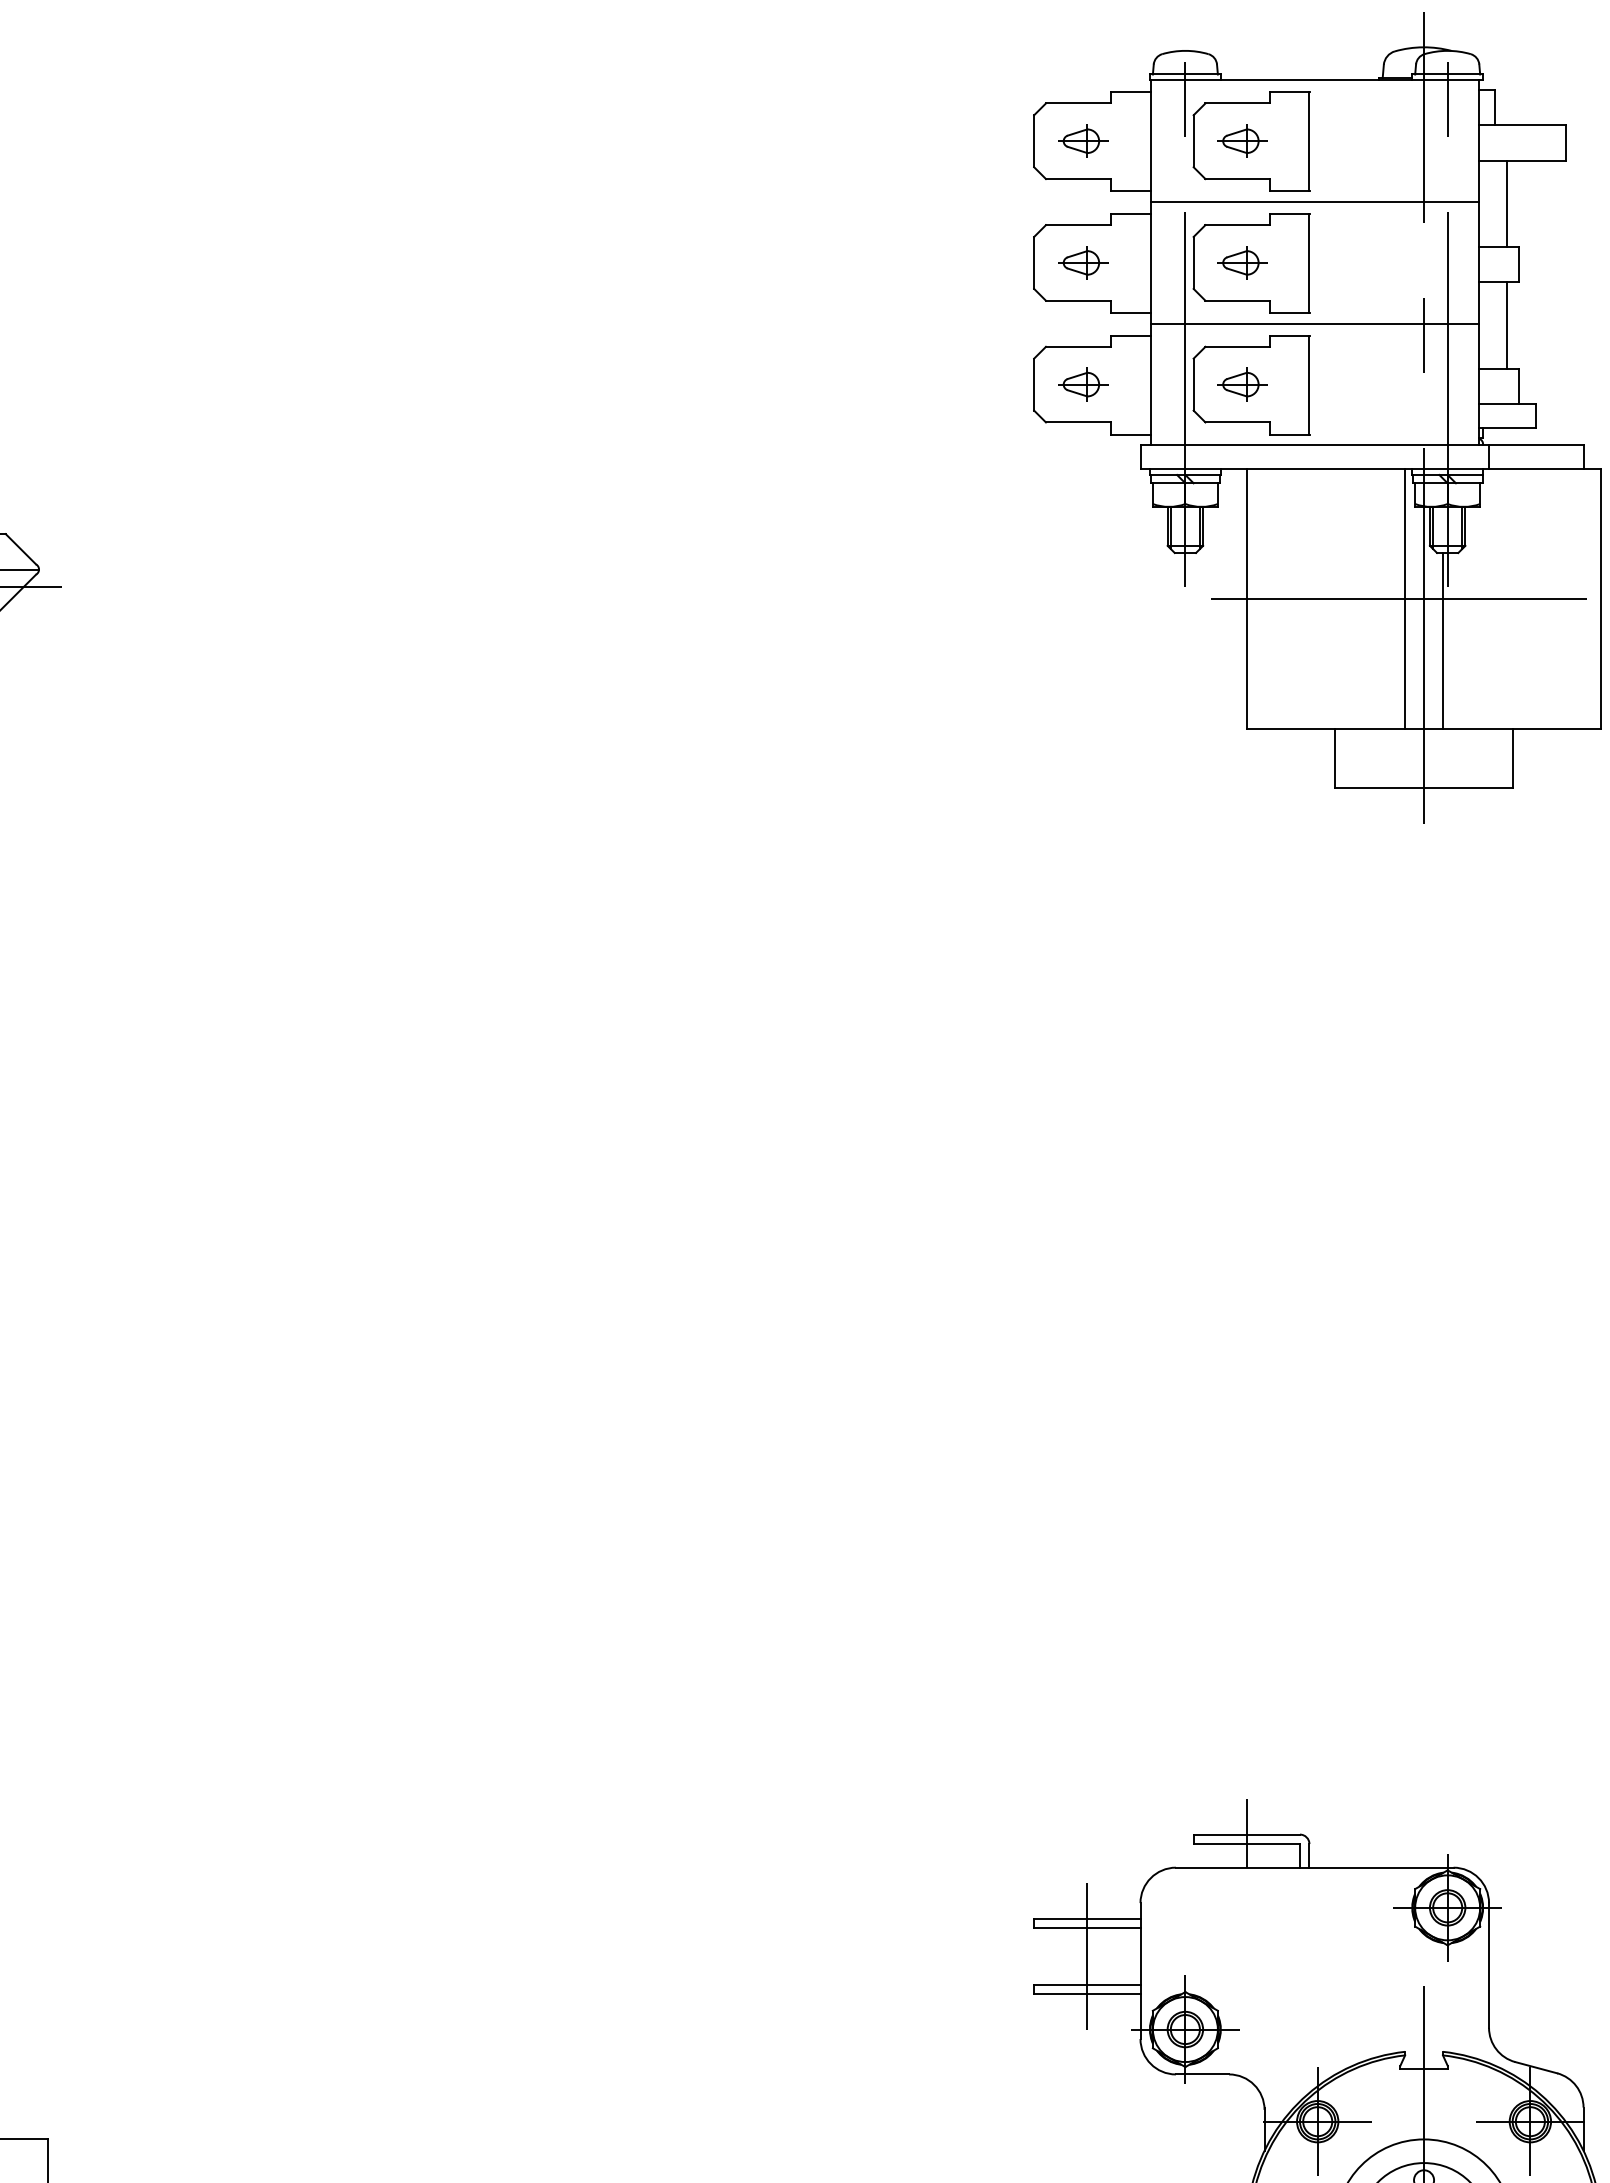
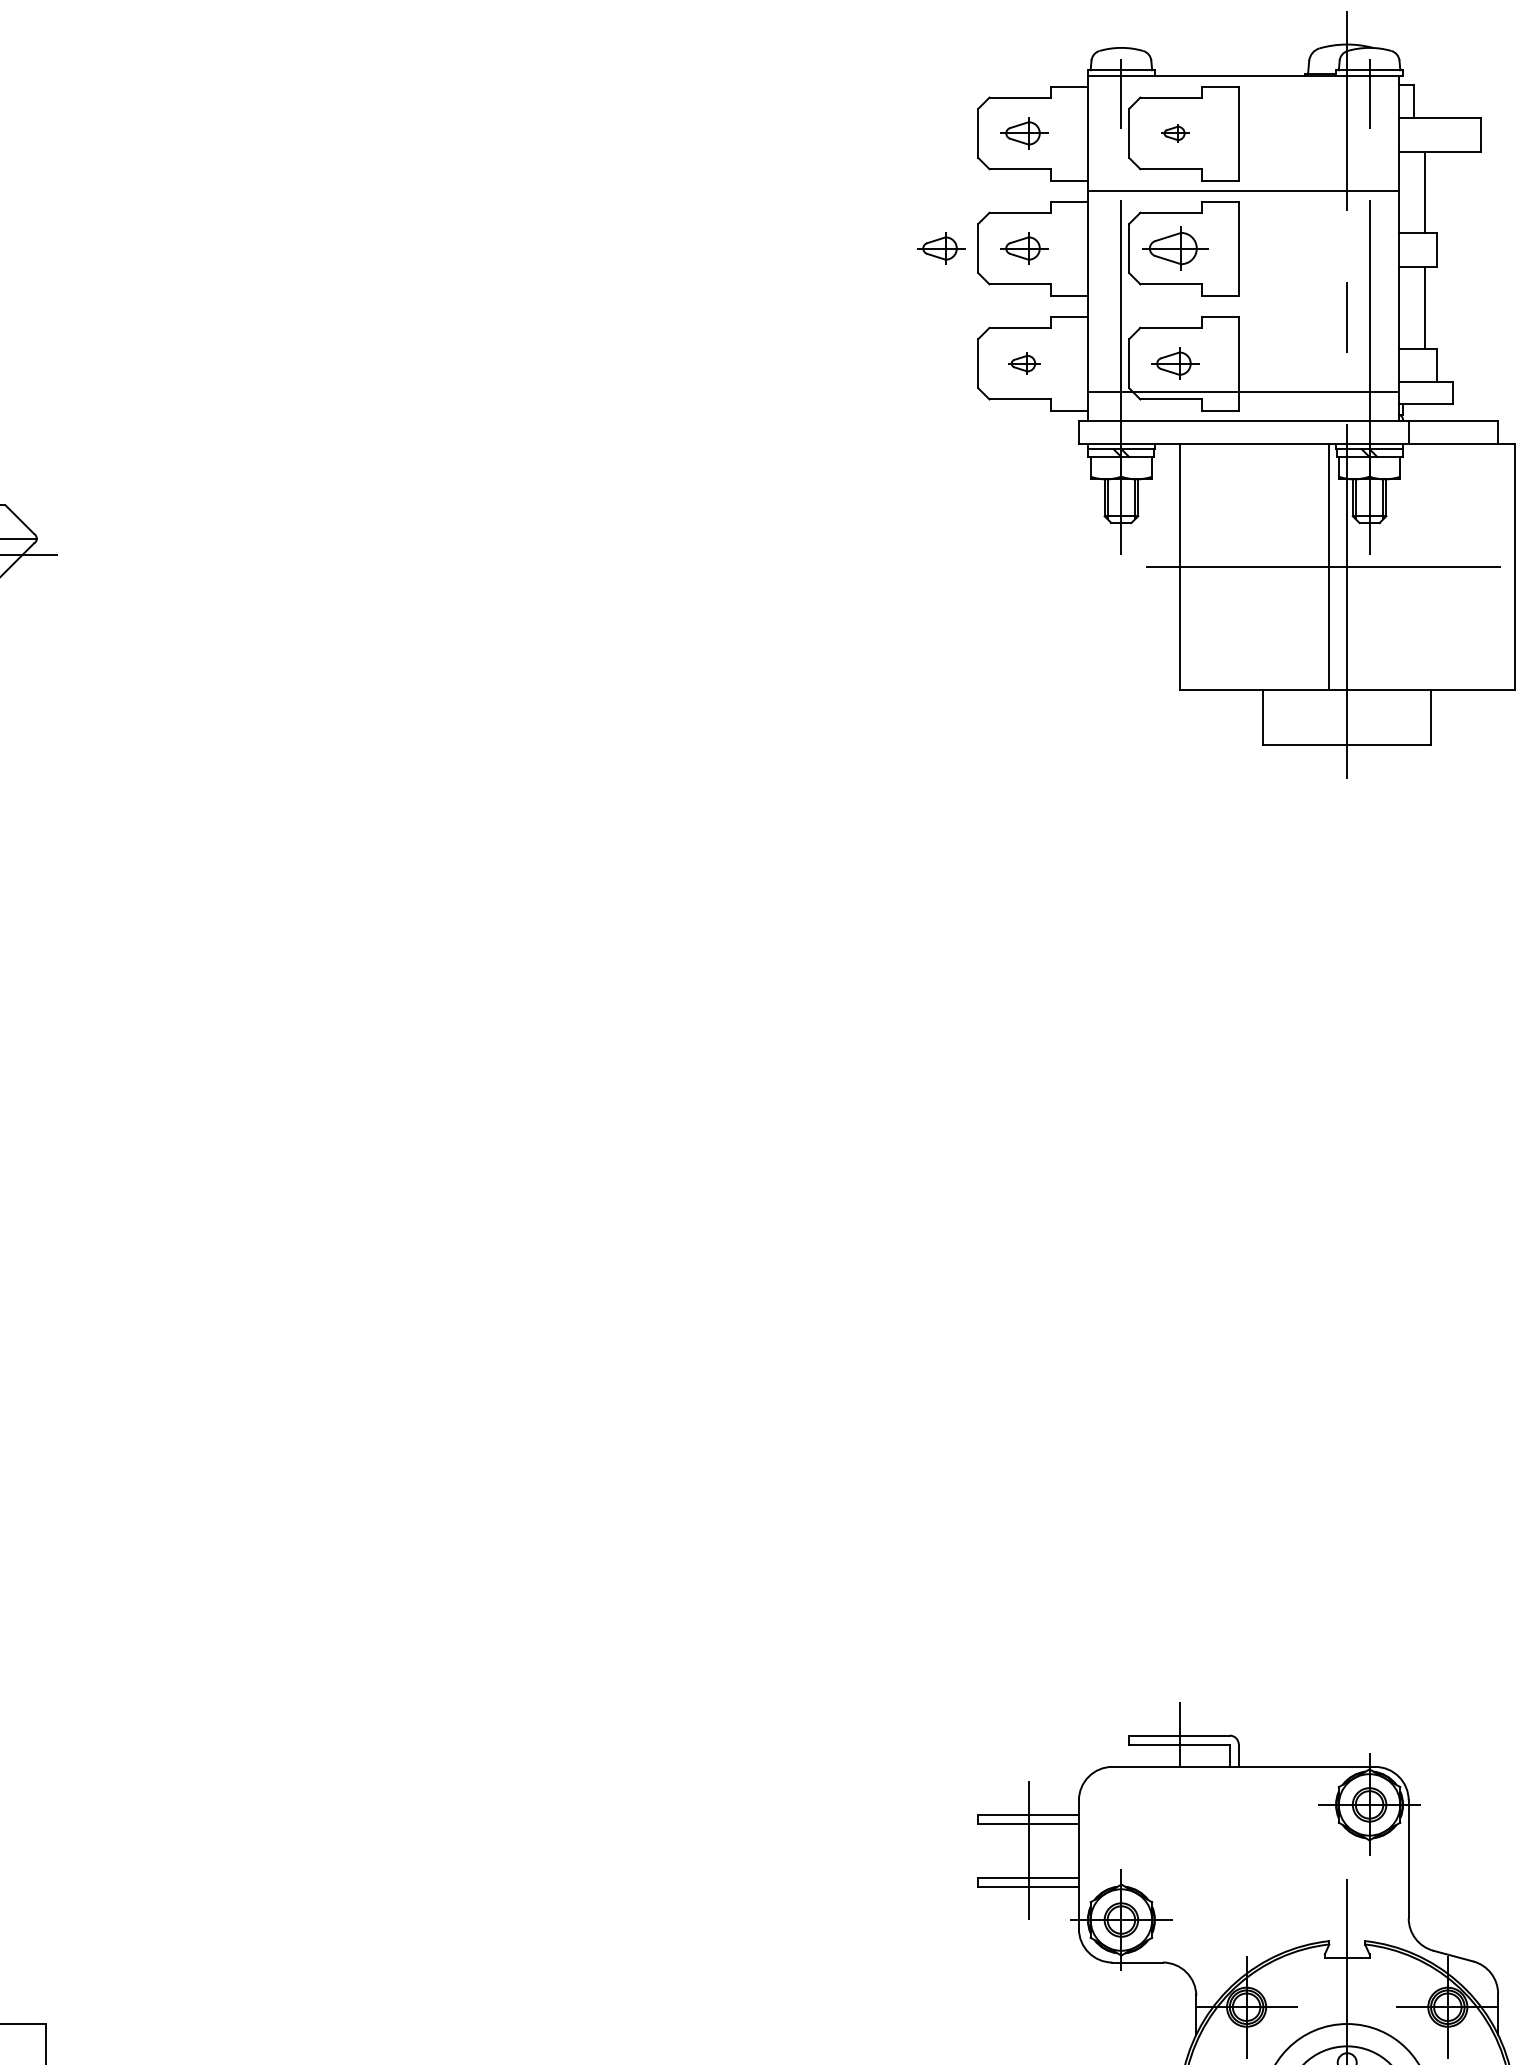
part: (1242, 141) -> (1175, 133), size x0.6
part: (995, 262) -> (941, 248), added
part: (1242, 262) -> (1175, 248), size x1.4
line: (1314, 324) -> (1243, 392), moved
part: (1082, 384) -> (1024, 363), size x0.7
line: (1443, 640) -> (1365, 605), removed

